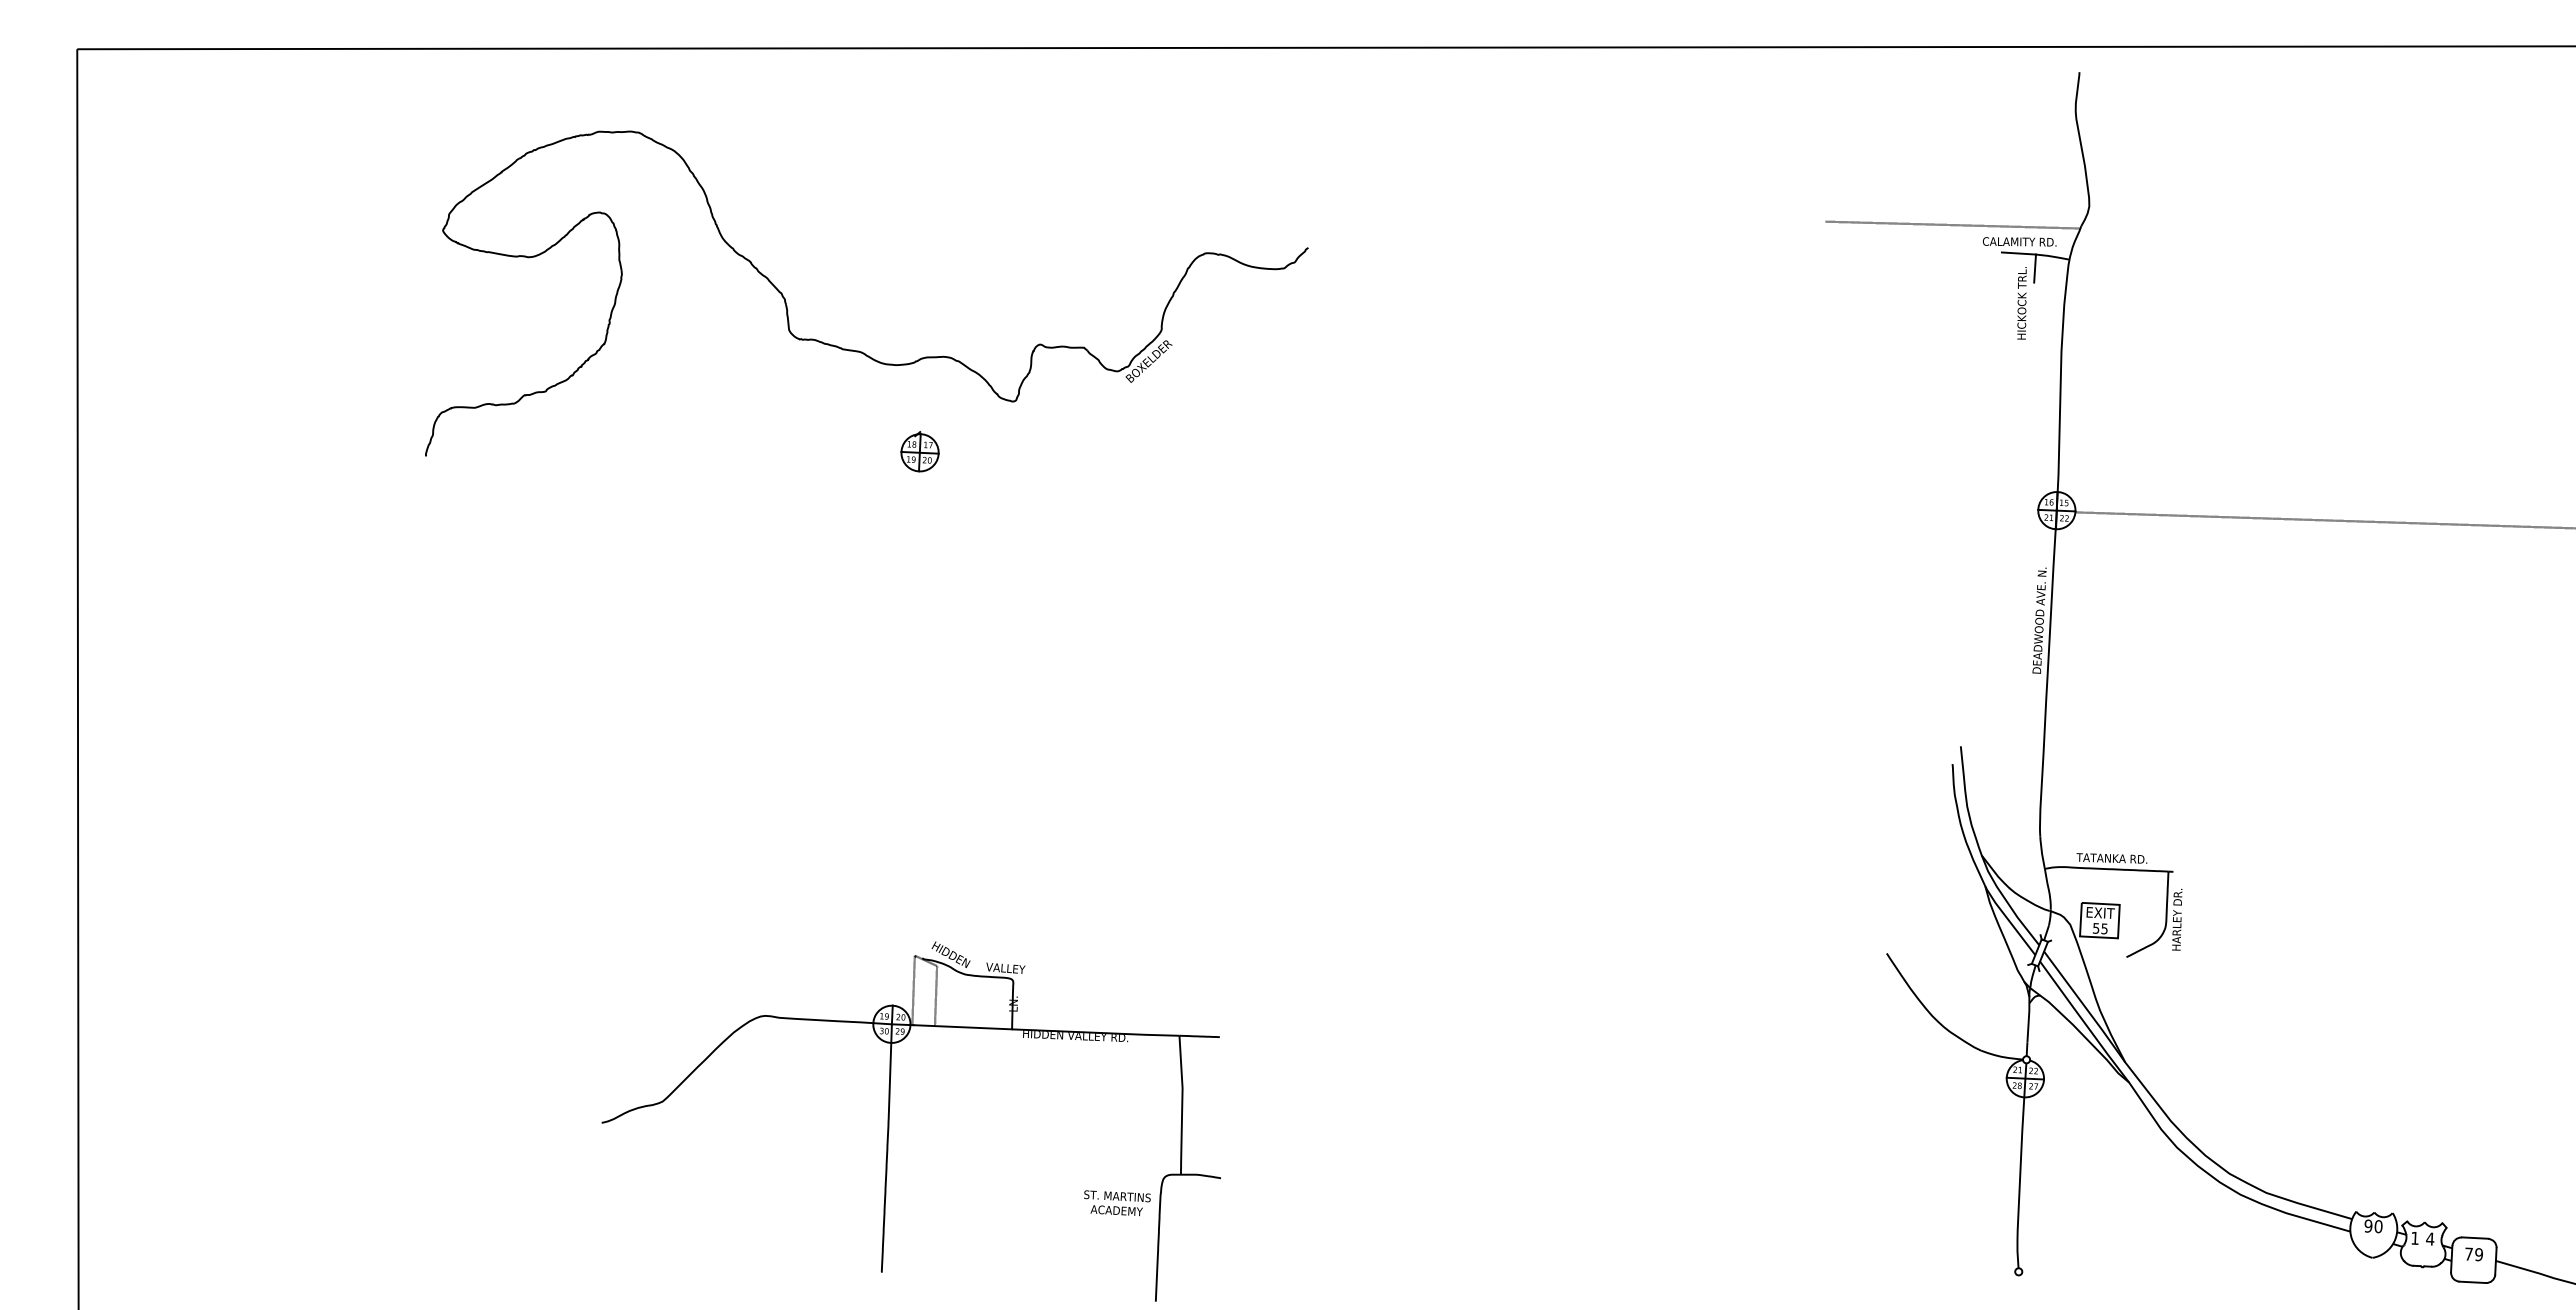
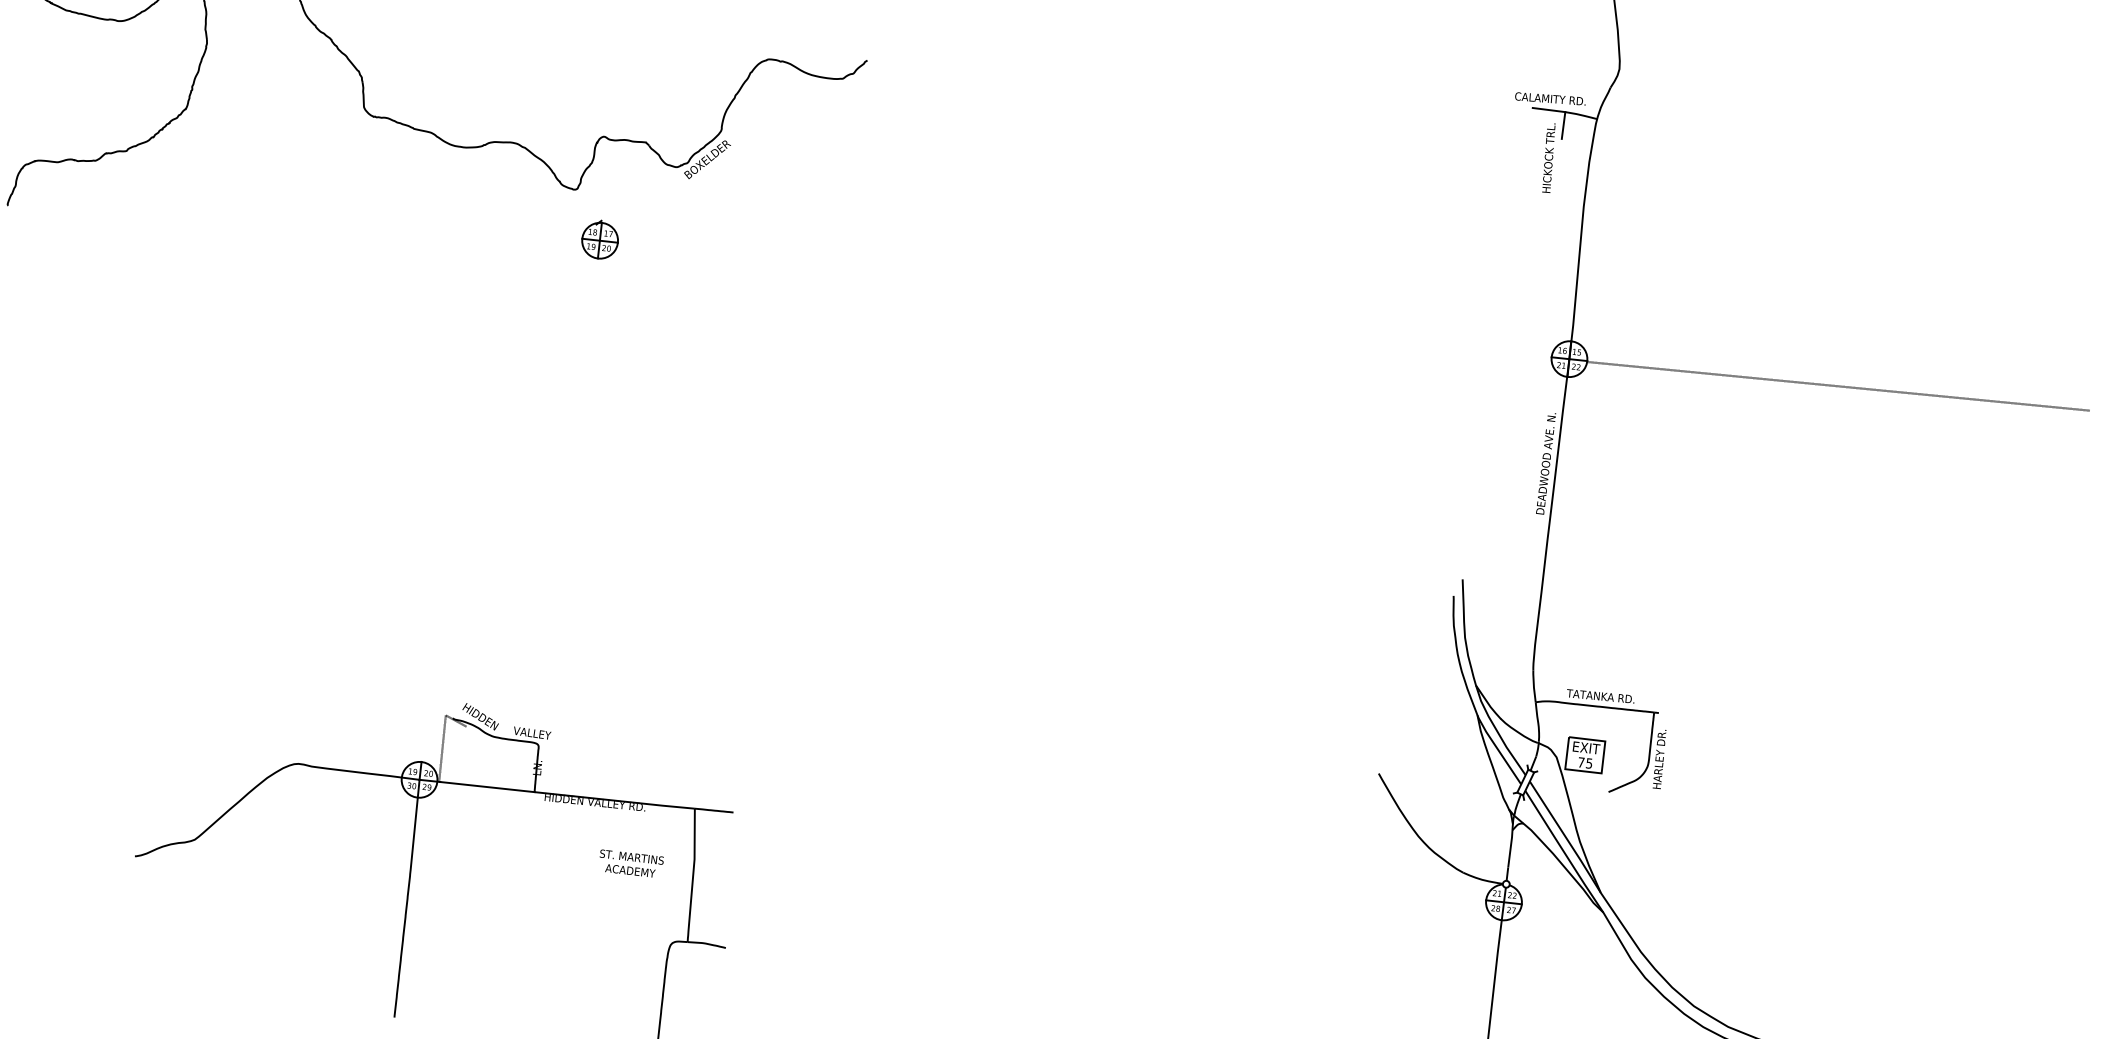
line: (1952, 224) -> (1487, 78), removed
part: (919, 451) -> (599, 239), moved
text: (2095, 928) -> (1580, 762), 55 -> 75
line: (935, 996) -> (463, 755), removed
text: (1117, 1203) -> (631, 864), moved

